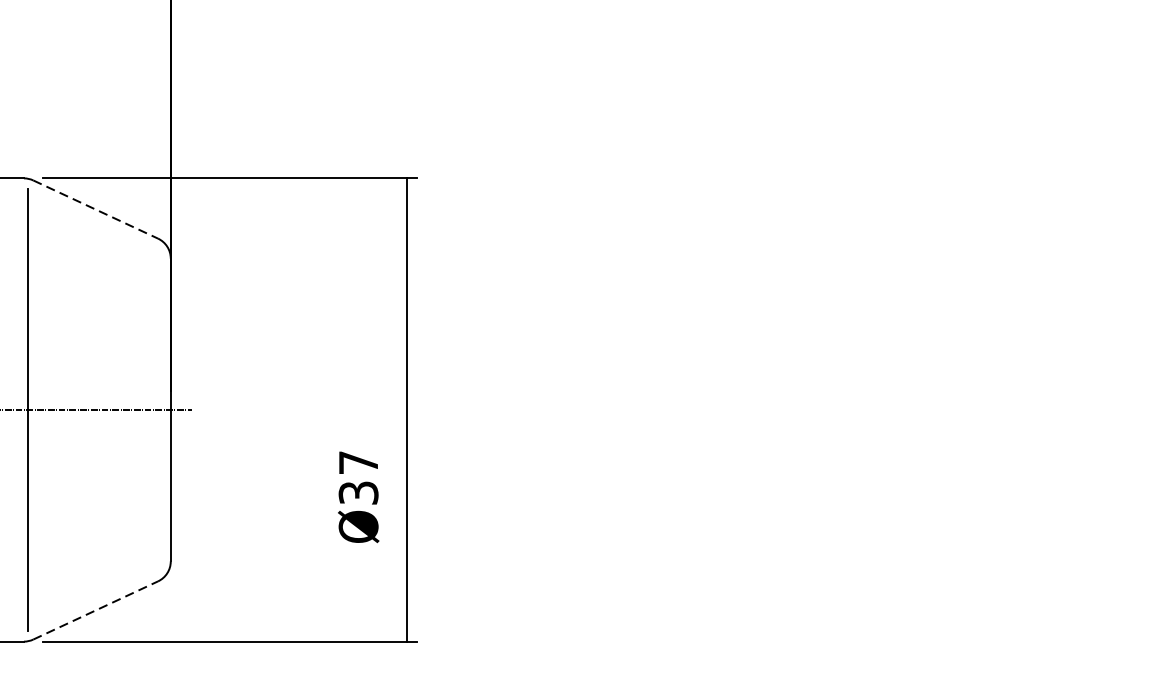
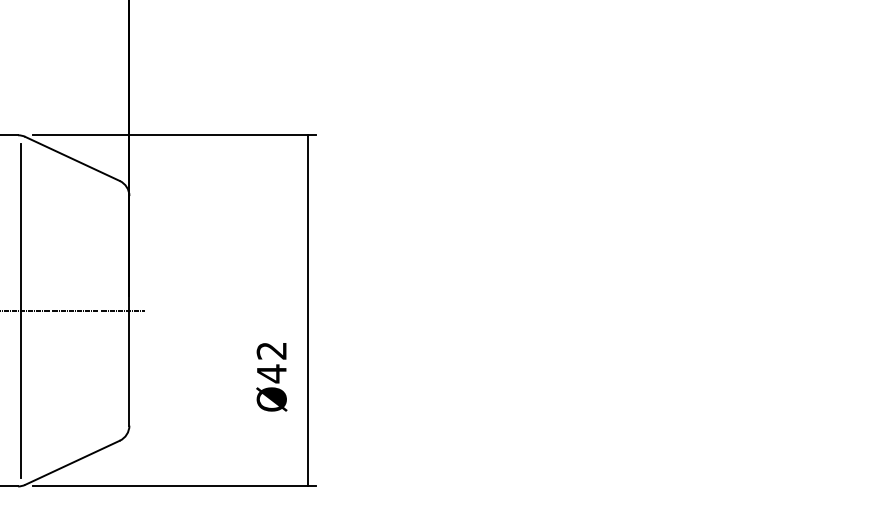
line: (95, 210) -> (72, 159), dashed -> solid
text: (358, 478) -> (271, 362), Ø37 -> Ø42
line: (95, 610) -> (72, 462), dashed -> solid

